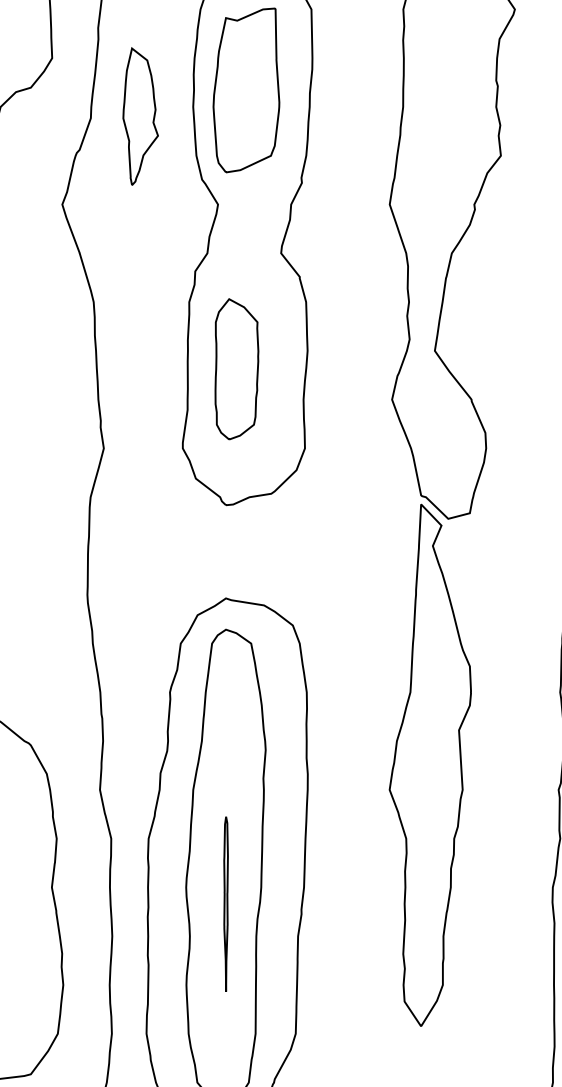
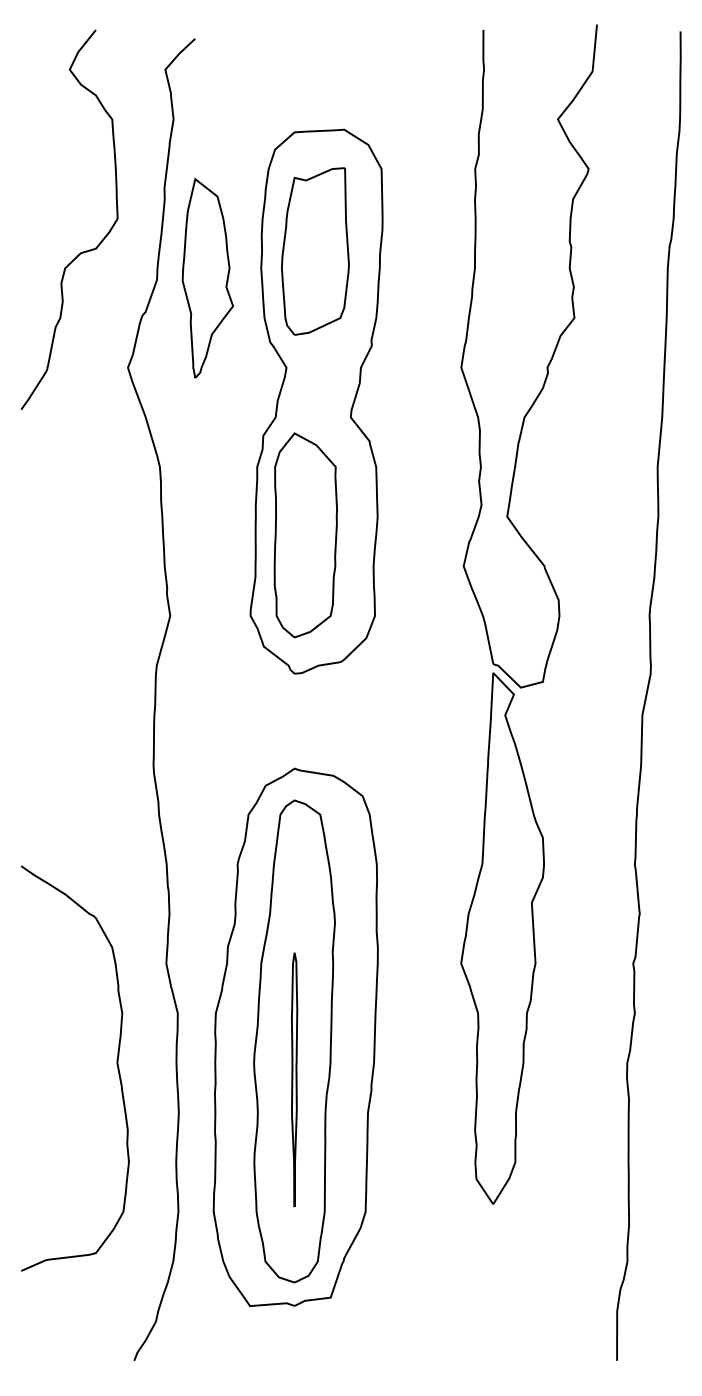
part: (140, 115) -> (207, 277), size x1.43
part: (236, 369) -> (305, 535), size x1.43
part: (225, 903) -> (294, 1079), size x1.43

